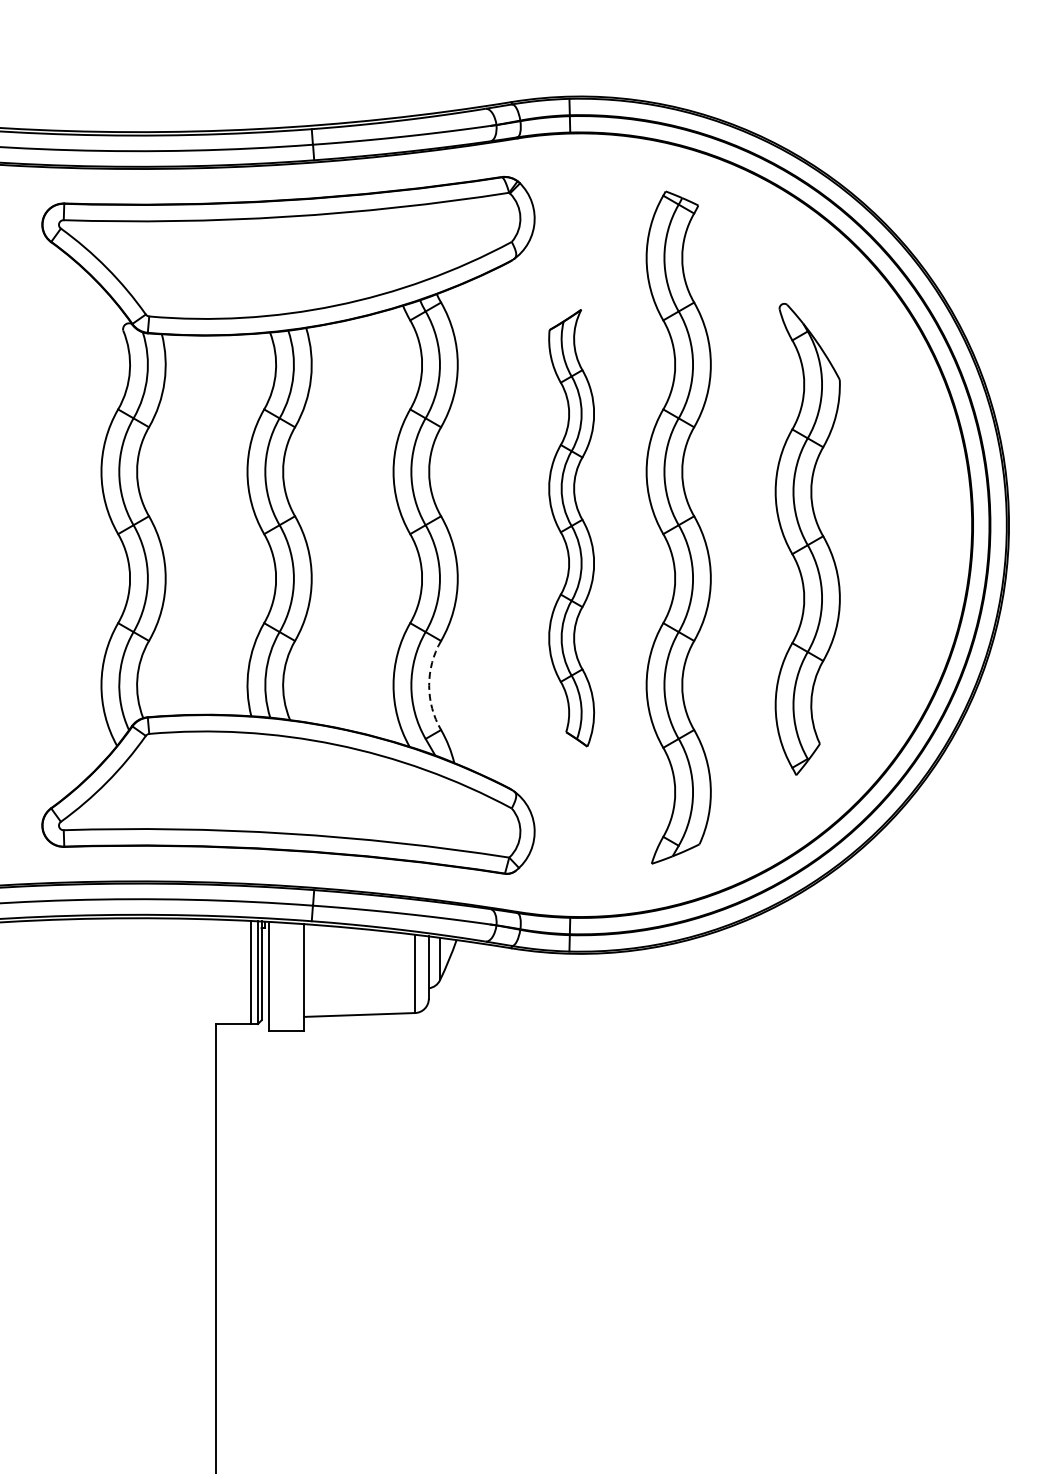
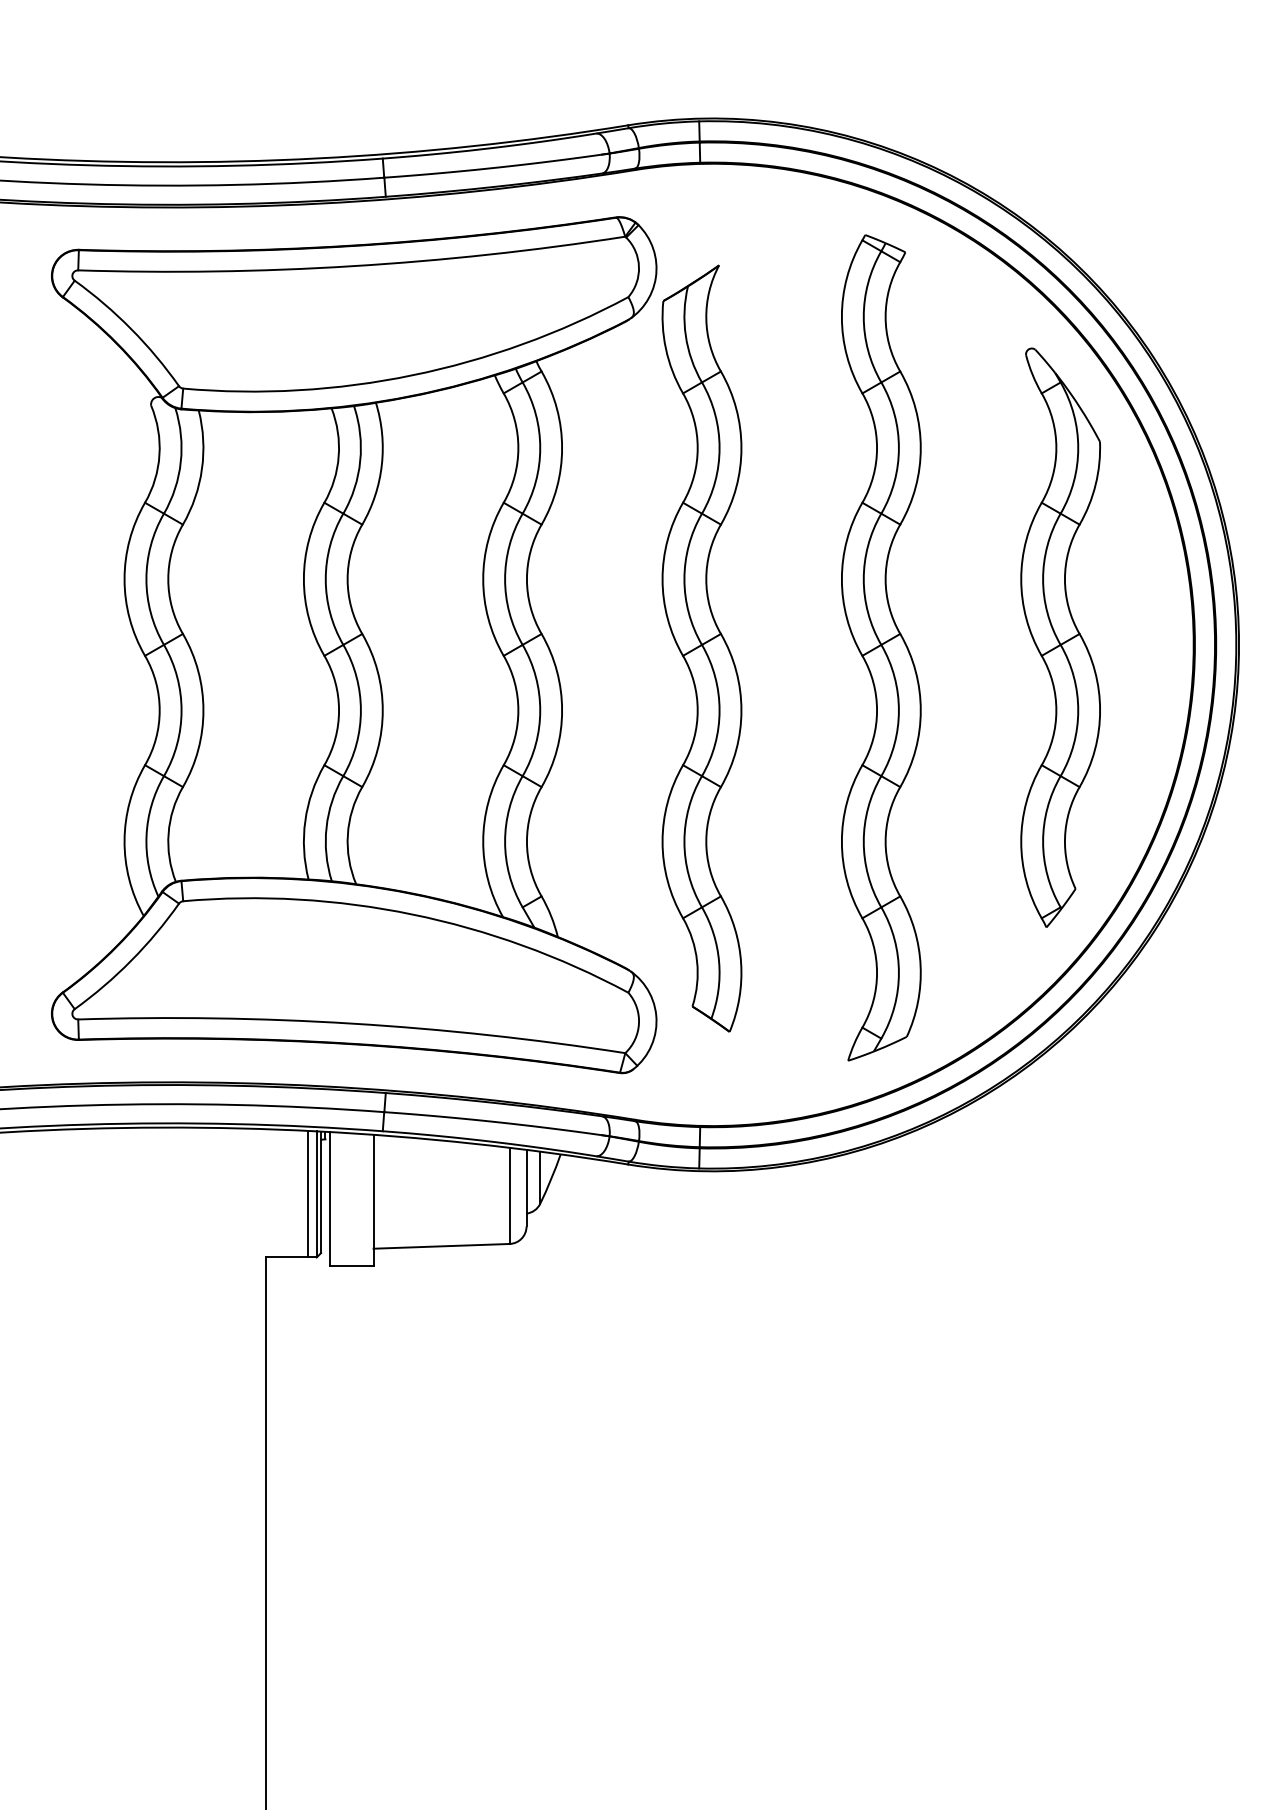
part: (571, 527) -> (701, 647), size x1.43
part: (678, 527) -> (881, 647), moved
part: (807, 539) -> (1060, 637), moved
arc: (429, 685) -> (527, 841), dashed -> solid

